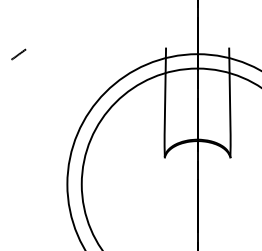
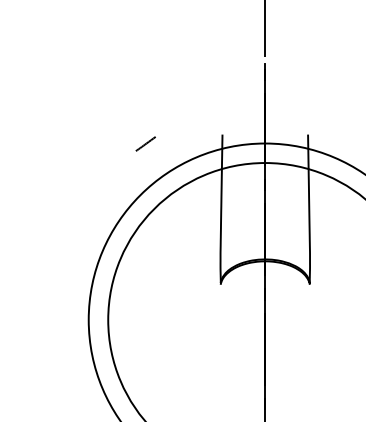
line: (18, 54) -> (145, 143), moved

